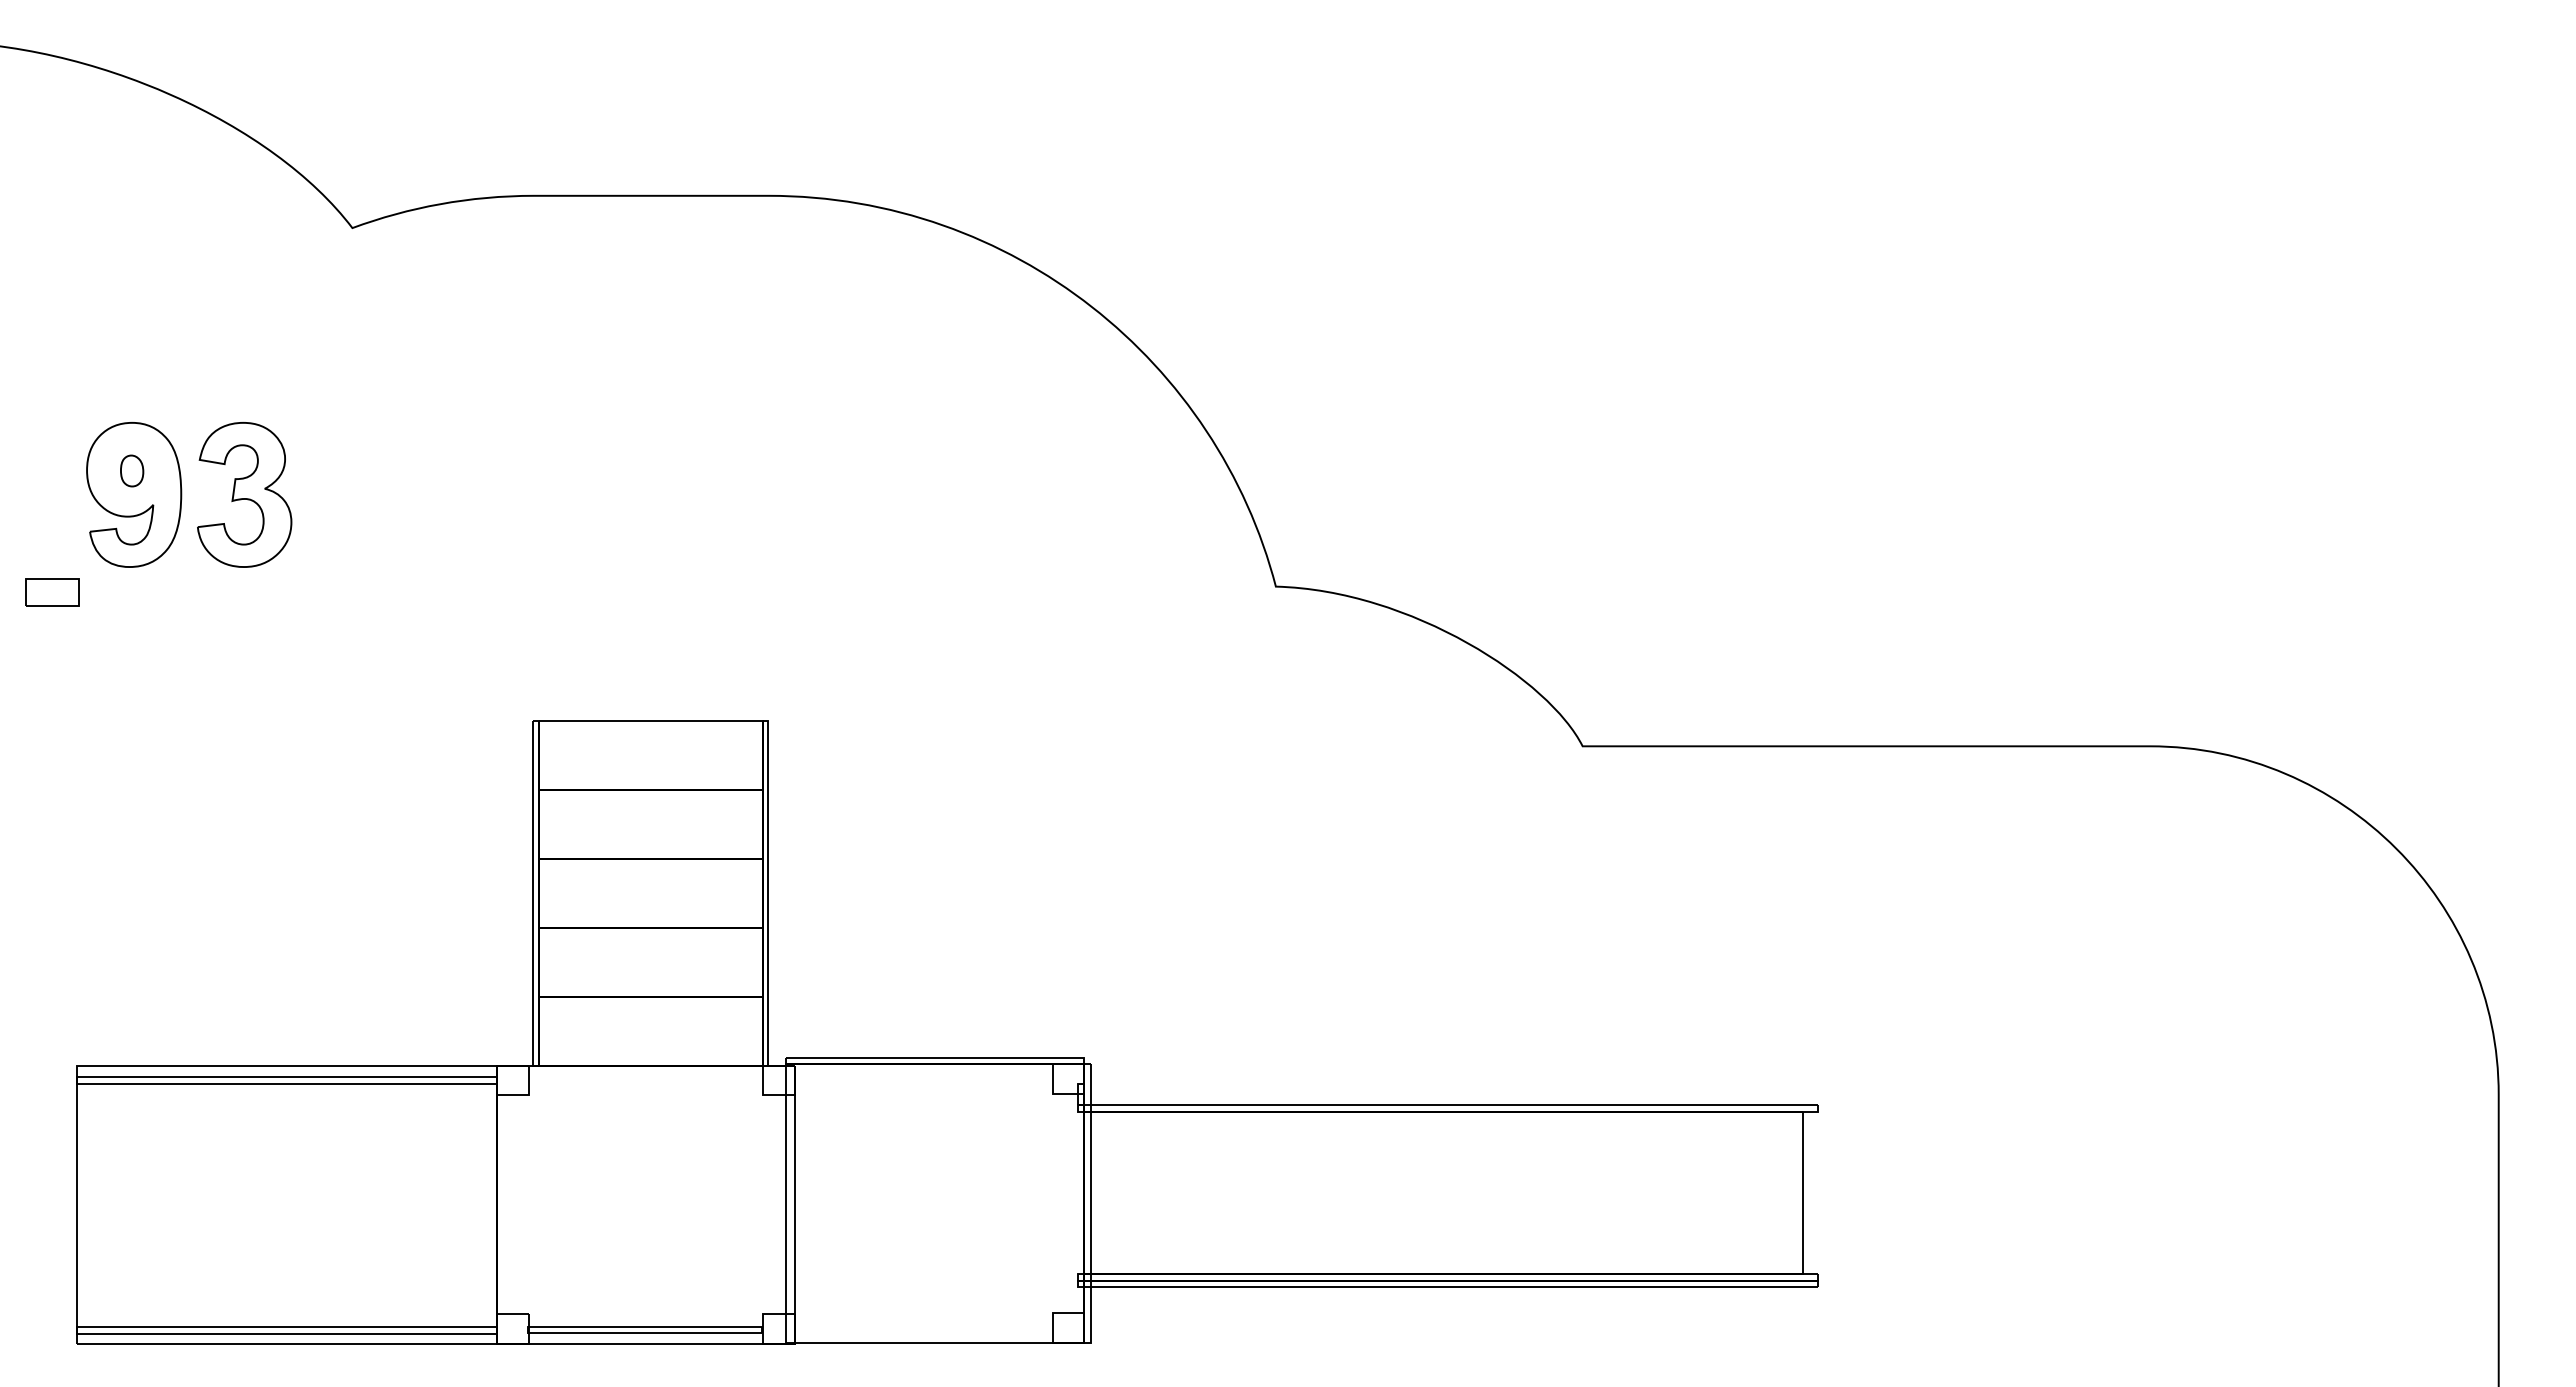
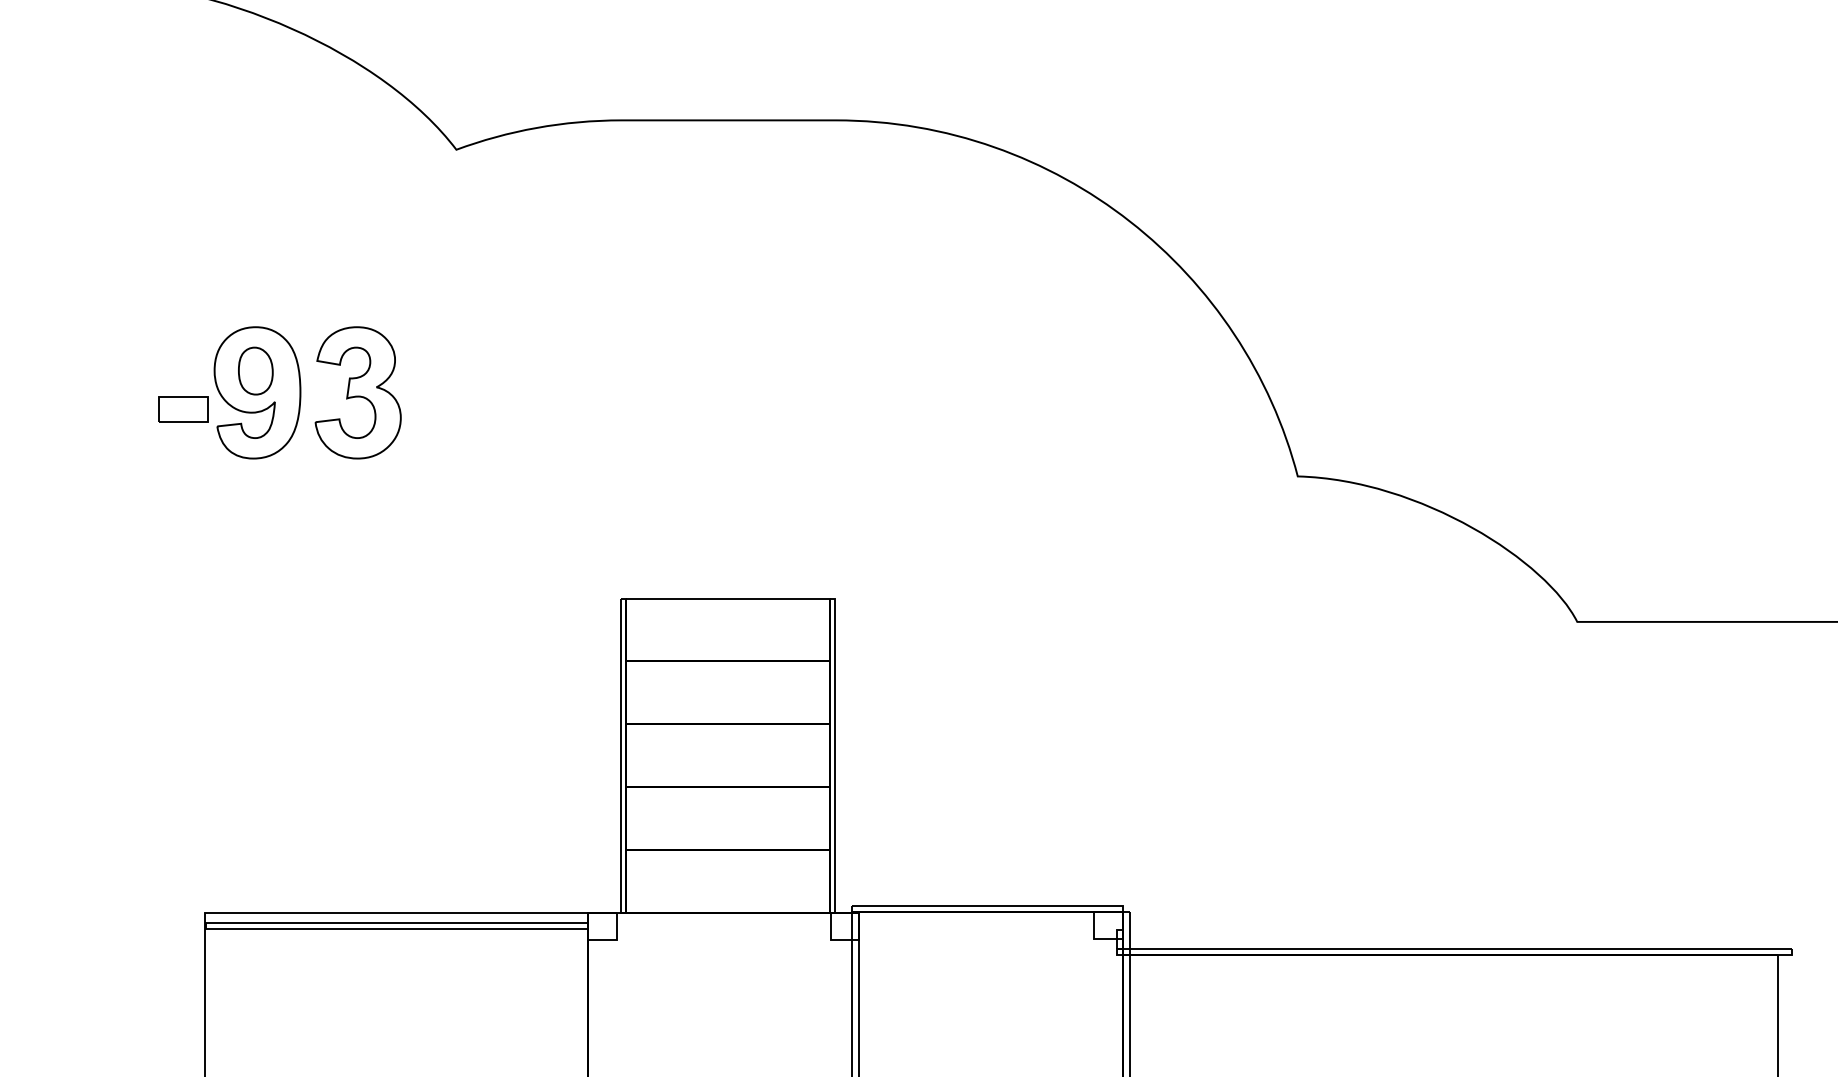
part: (131, 470) -> (255, 370), size x1.67
part: (52, 592) -> (183, 409), moved

